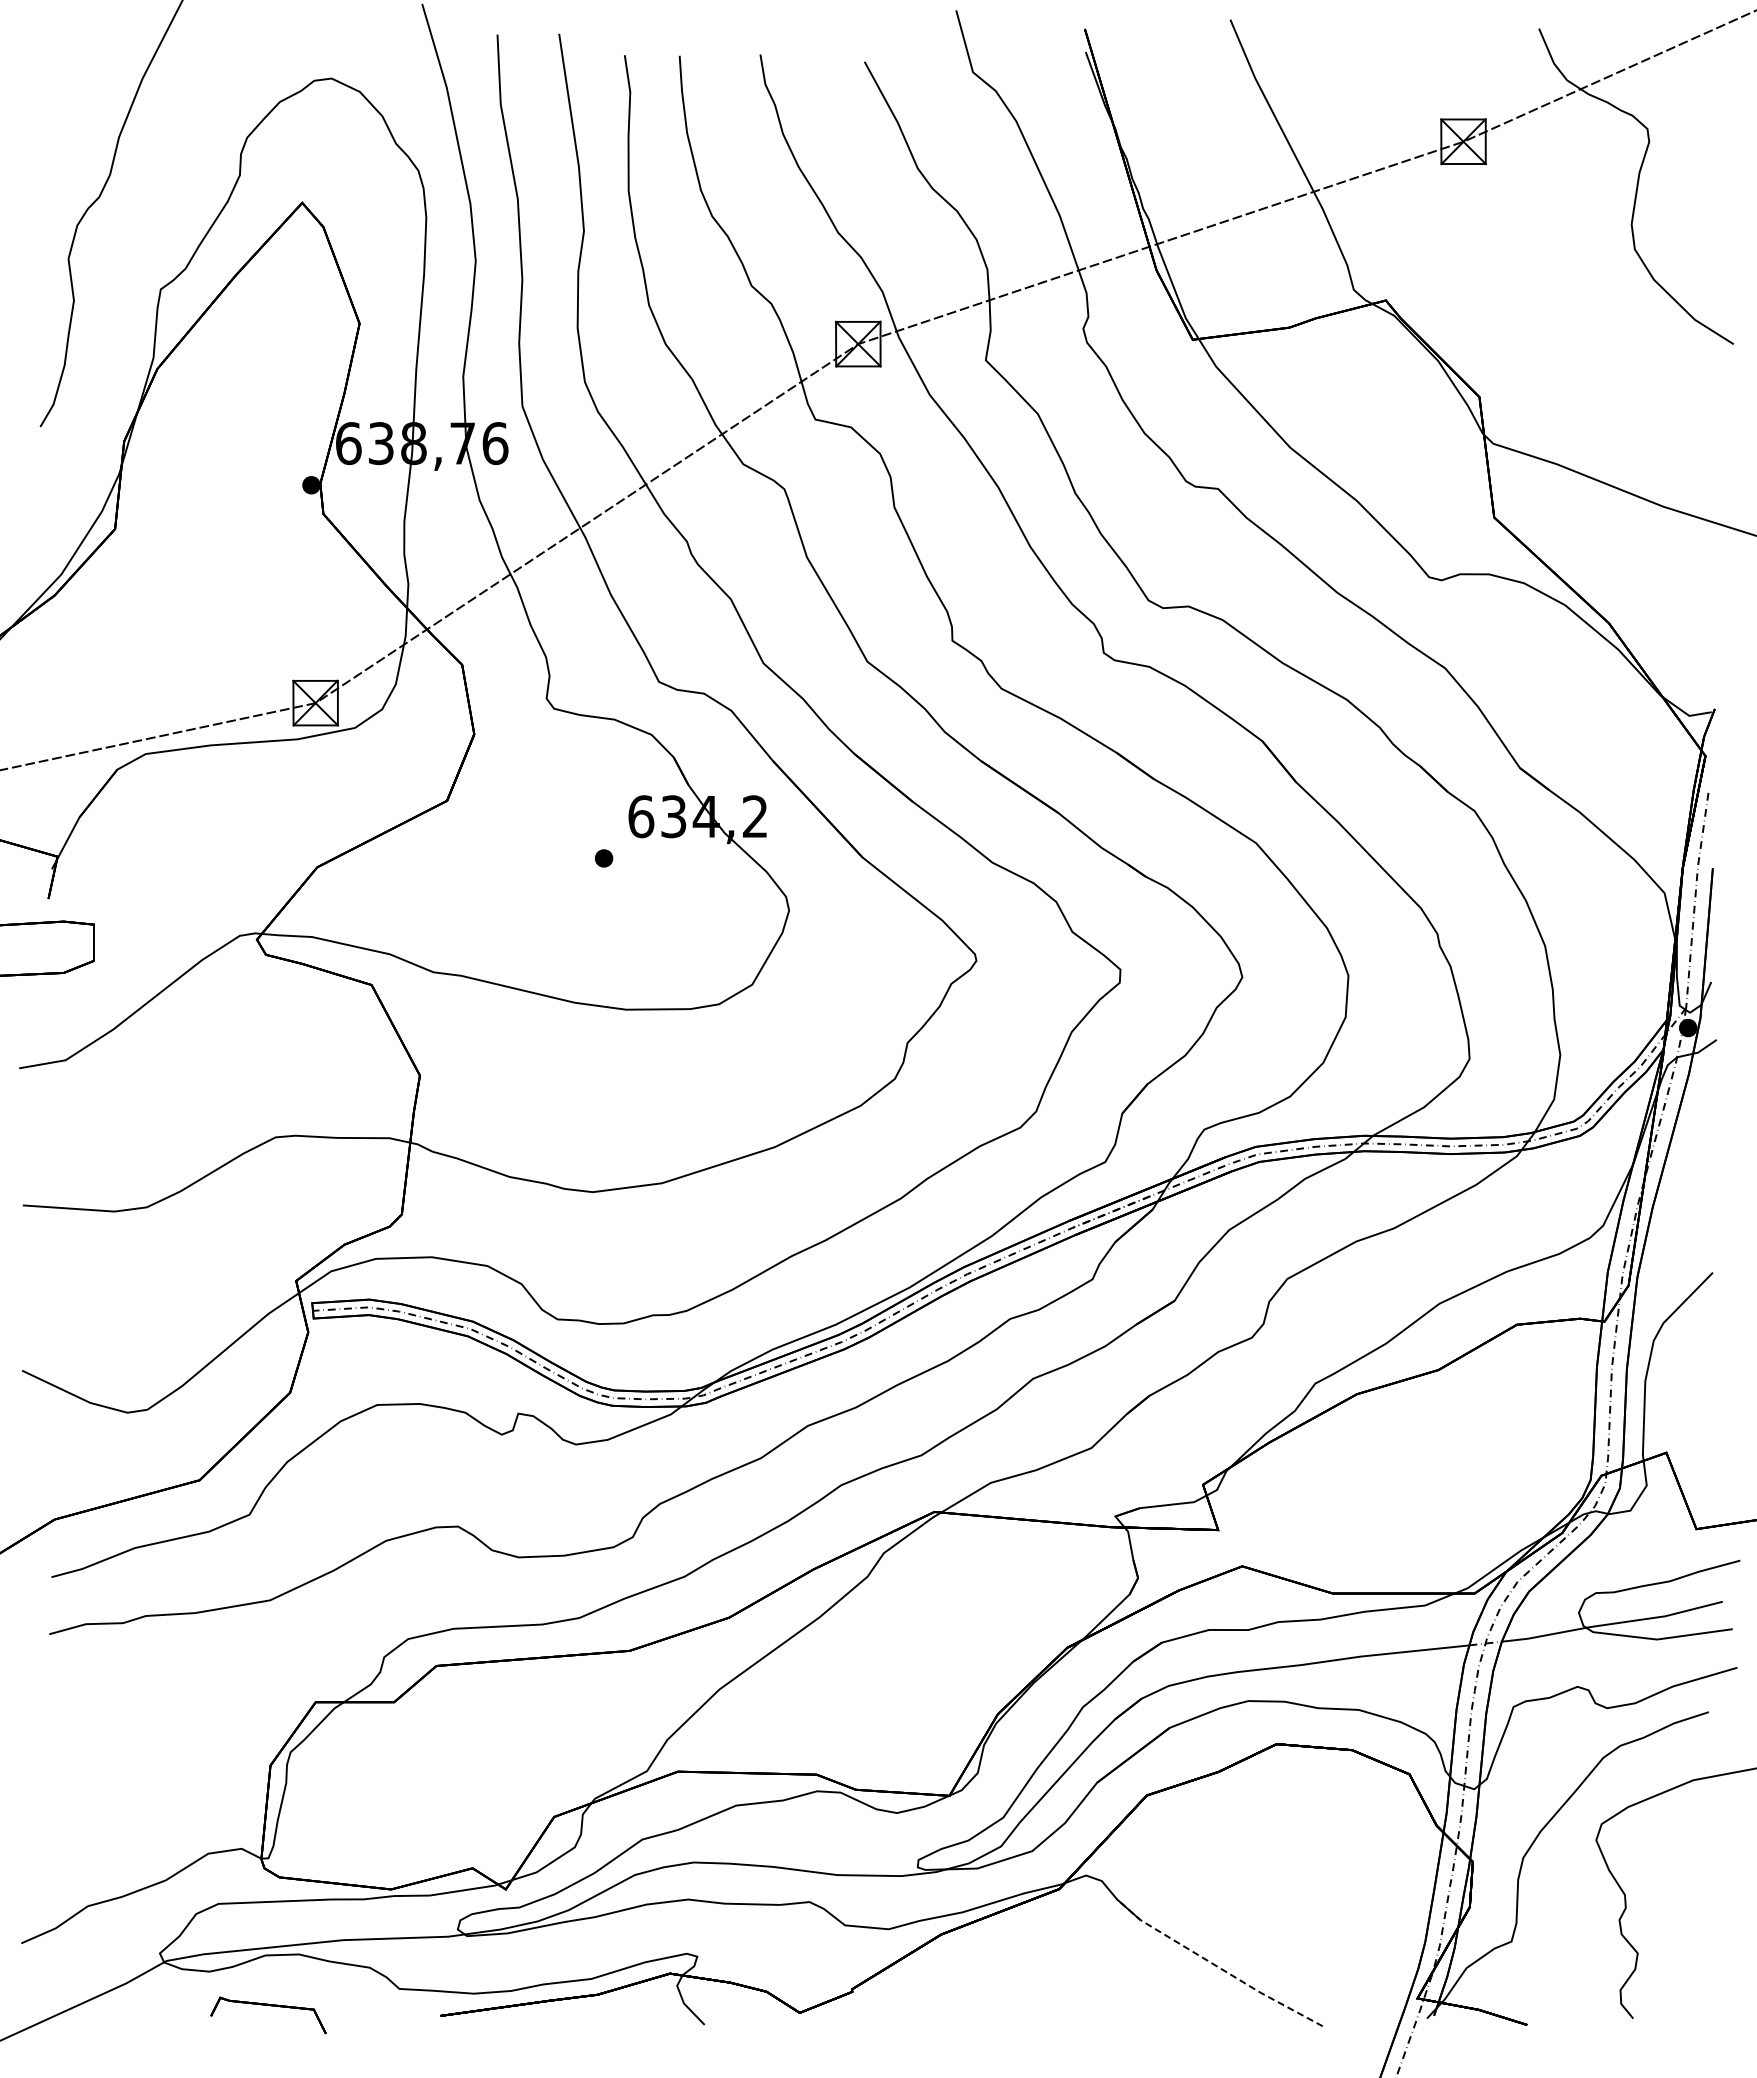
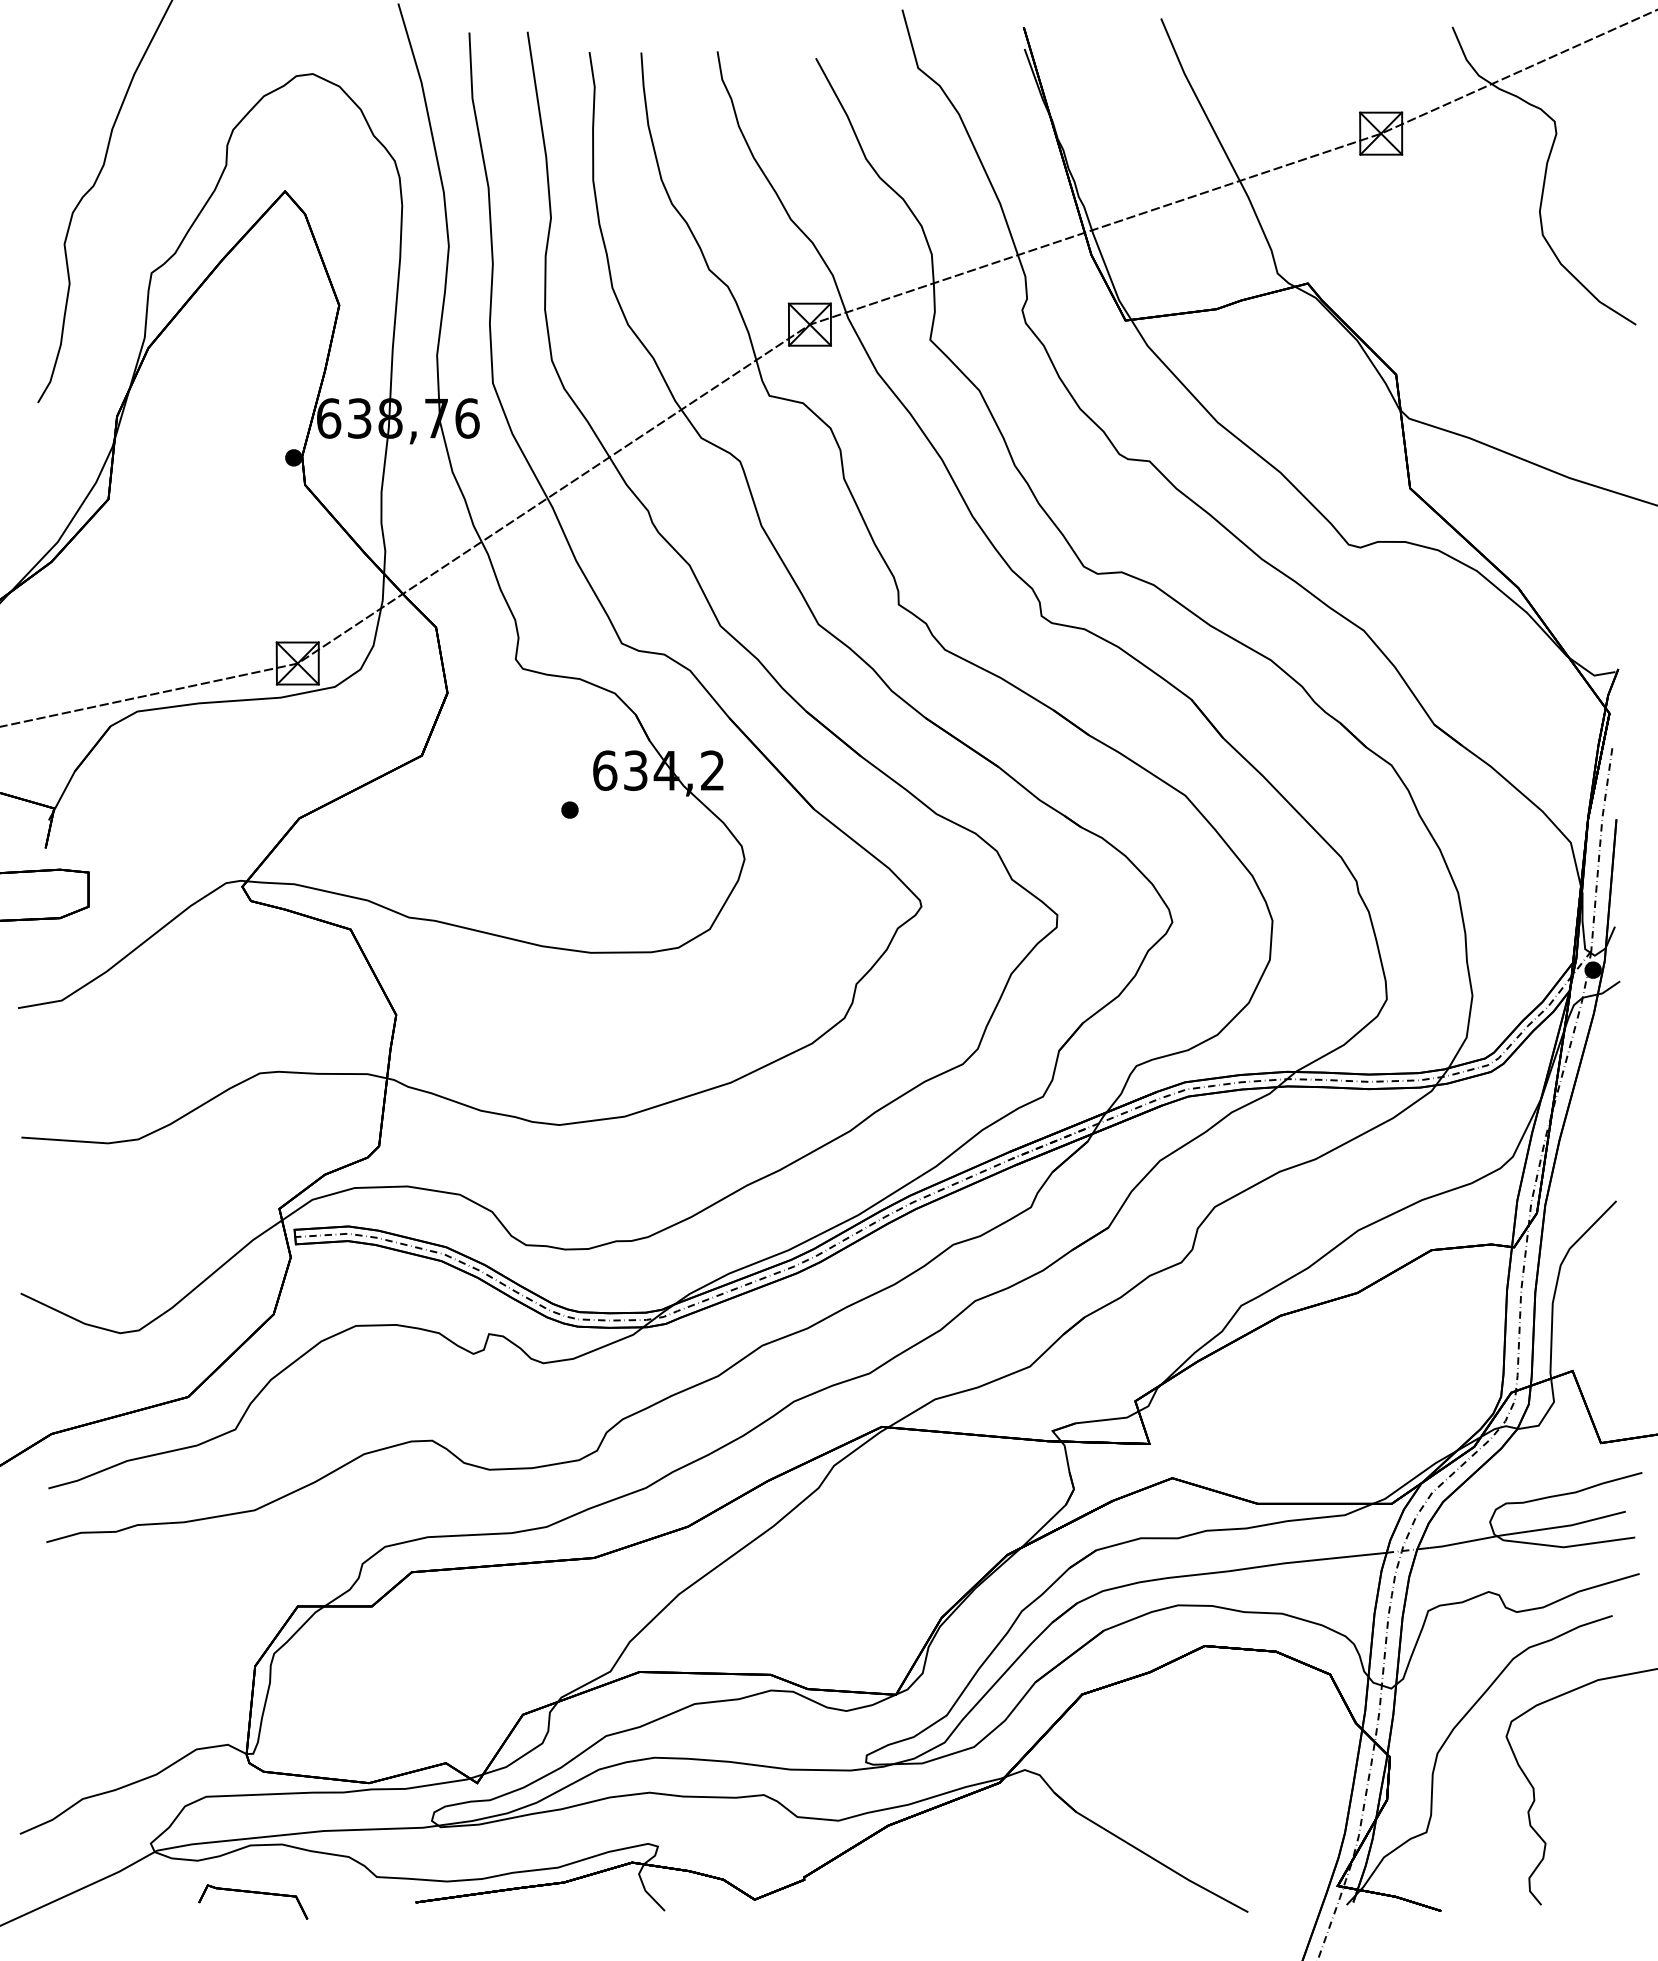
line: (1216, 1966) -> (1148, 1855), dashed -> solid

